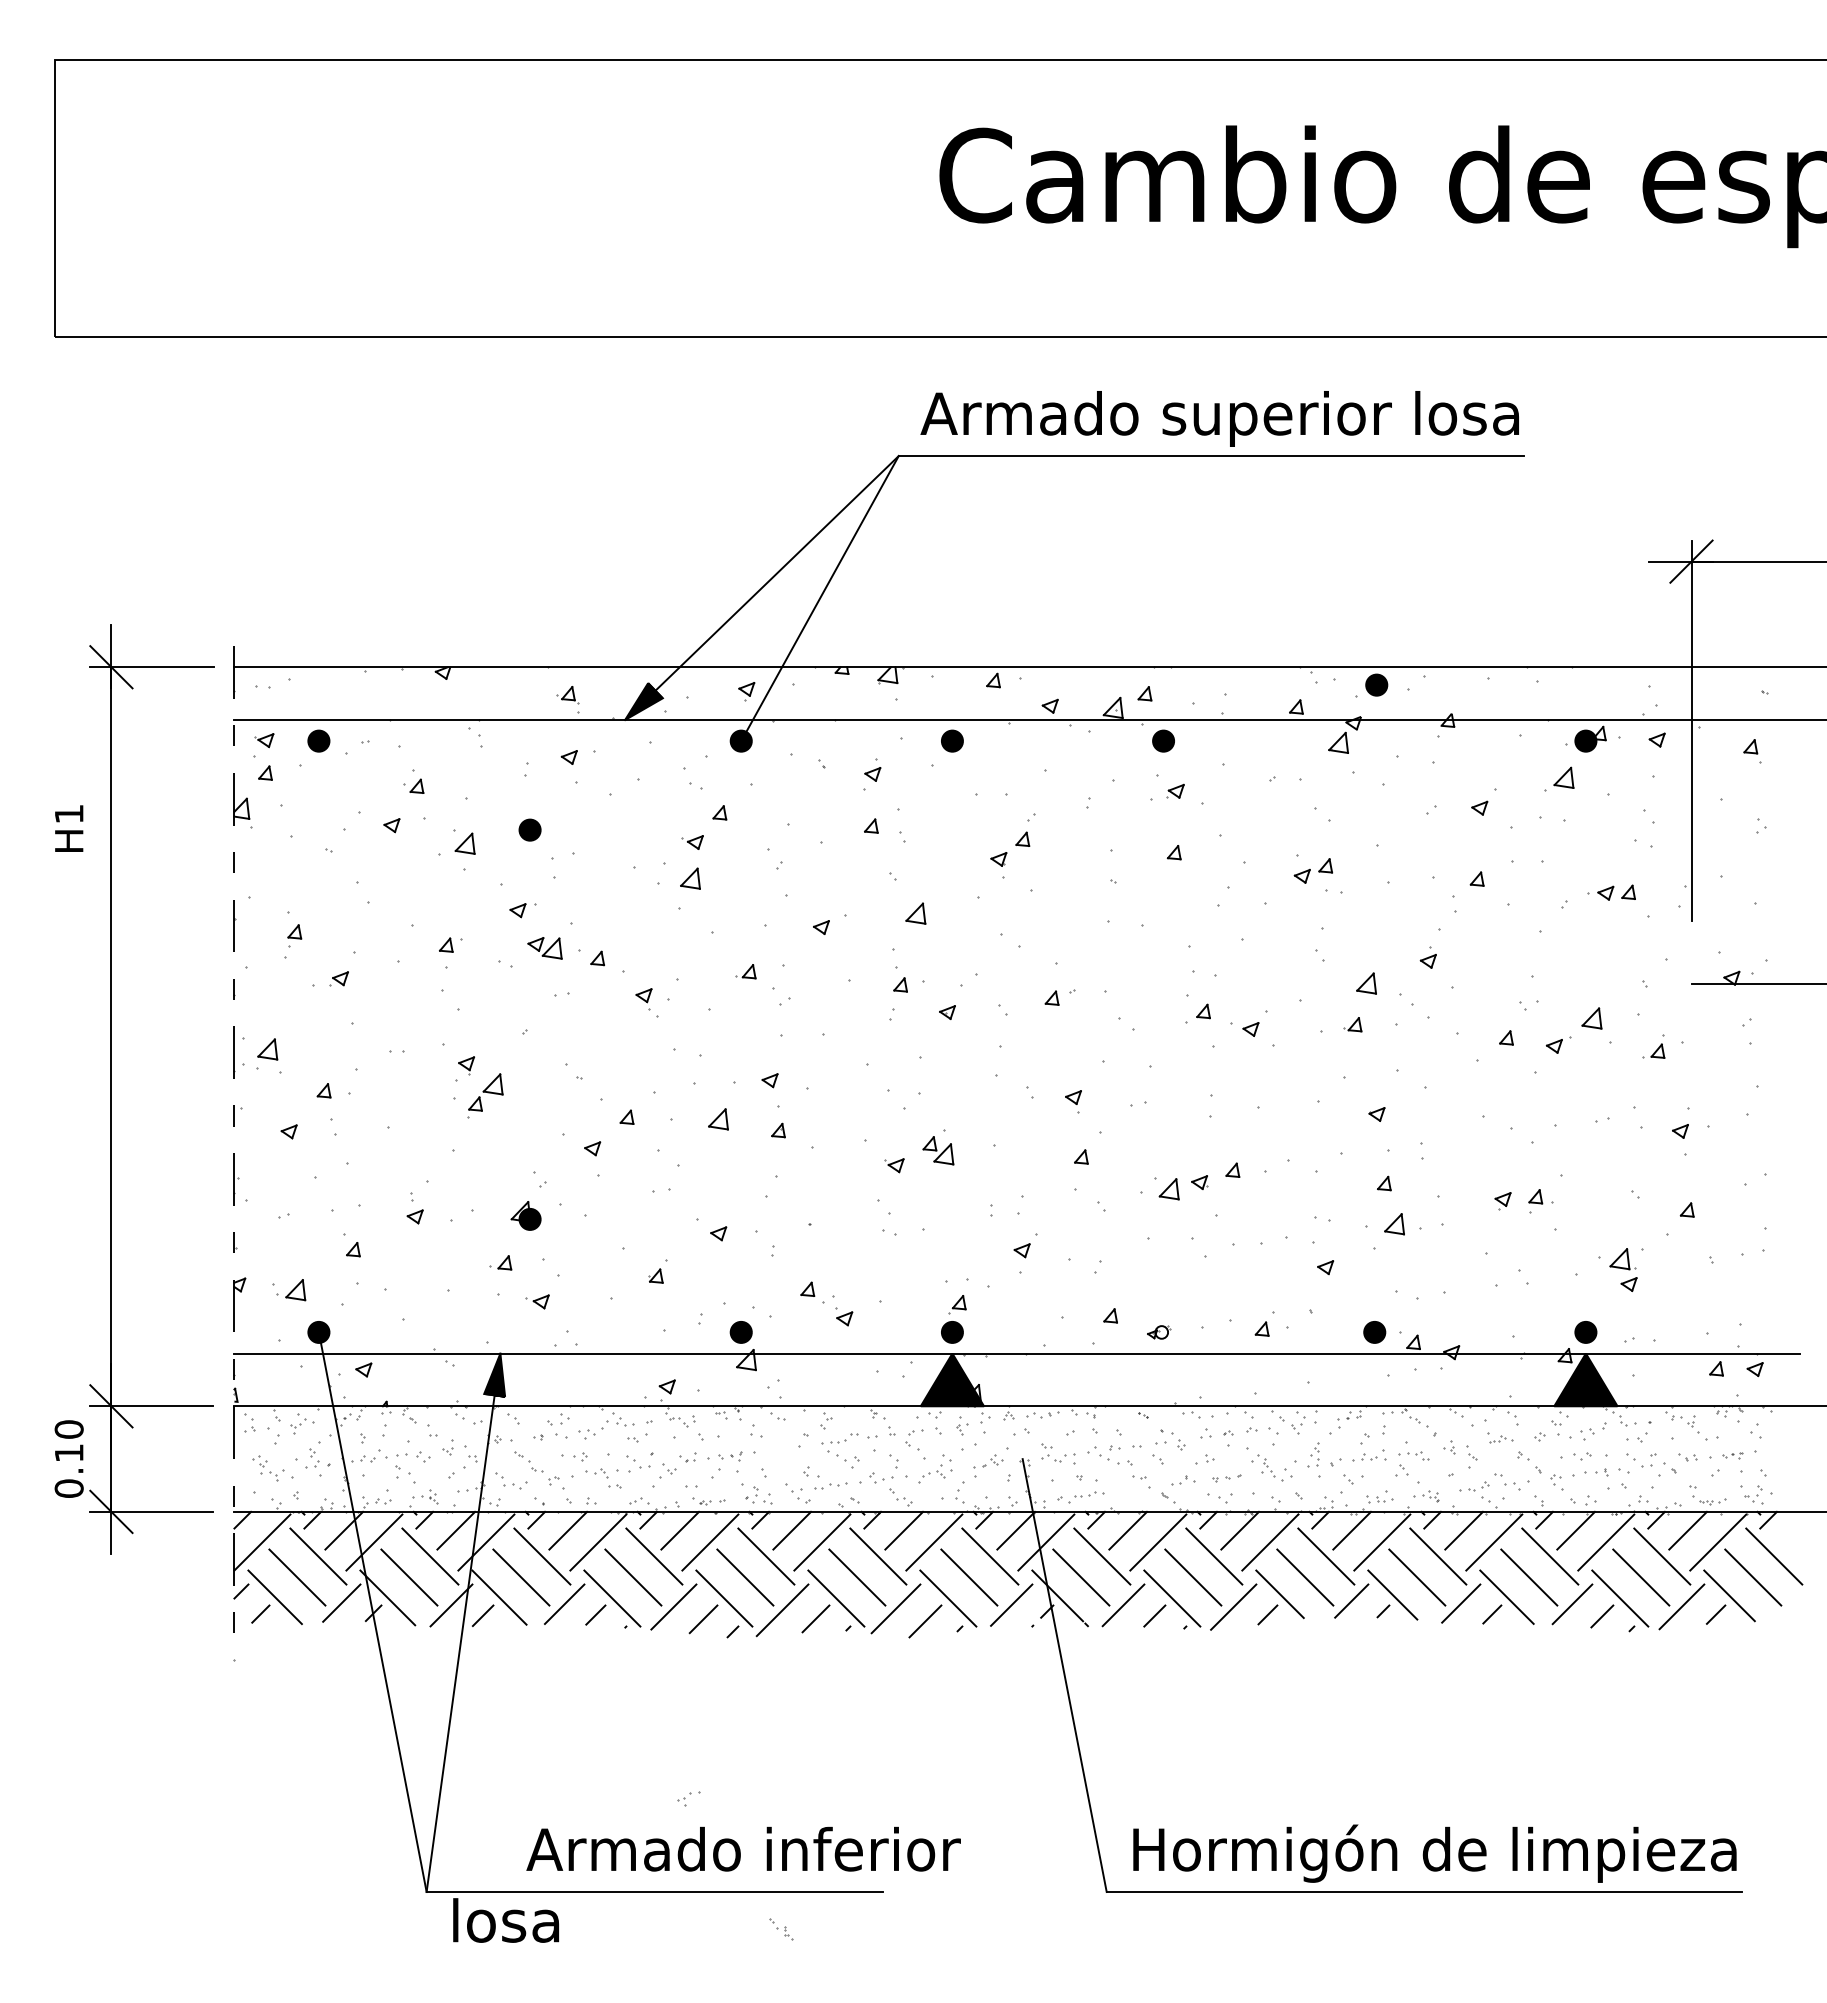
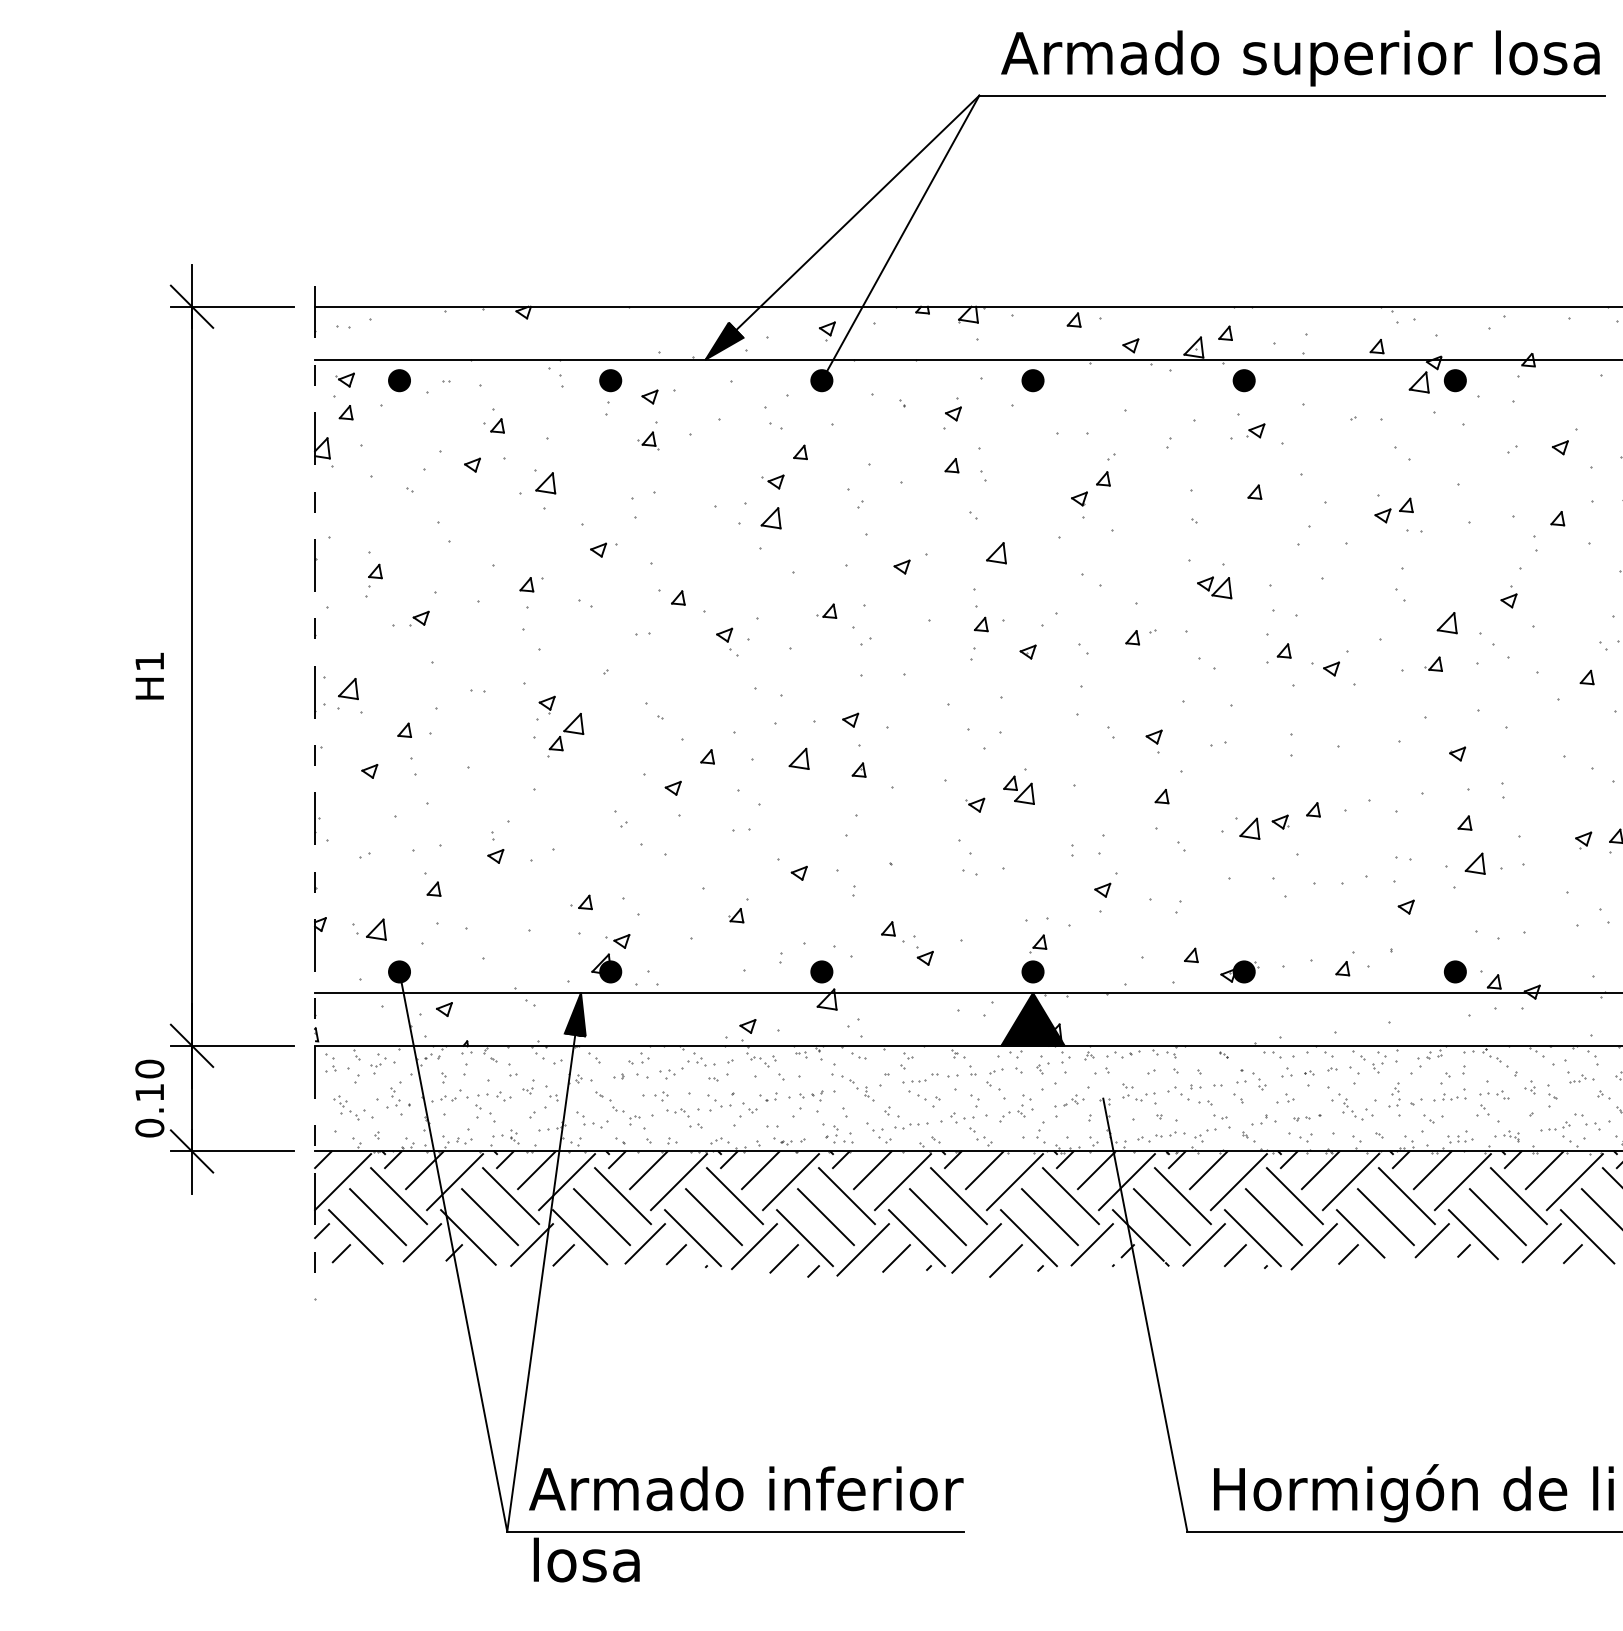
part: (1376, 684) -> (1455, 380), moved
part: (567, 695) -> (648, 441), moved
text: (69, 828) -> (150, 676), moved
part: (529, 829) -> (610, 380), moved
part: (544, 948) -> (1214, 588), moved
part: (525, 1215) -> (606, 968), moved
part: (1158, 1332) -> (1239, 972), size x1.67
part: (688, 1798) -> (1205, 1135), moved
text: (743, 1848) -> (746, 1488), moved
part: (781, 1929) -> (862, 1090), moved

